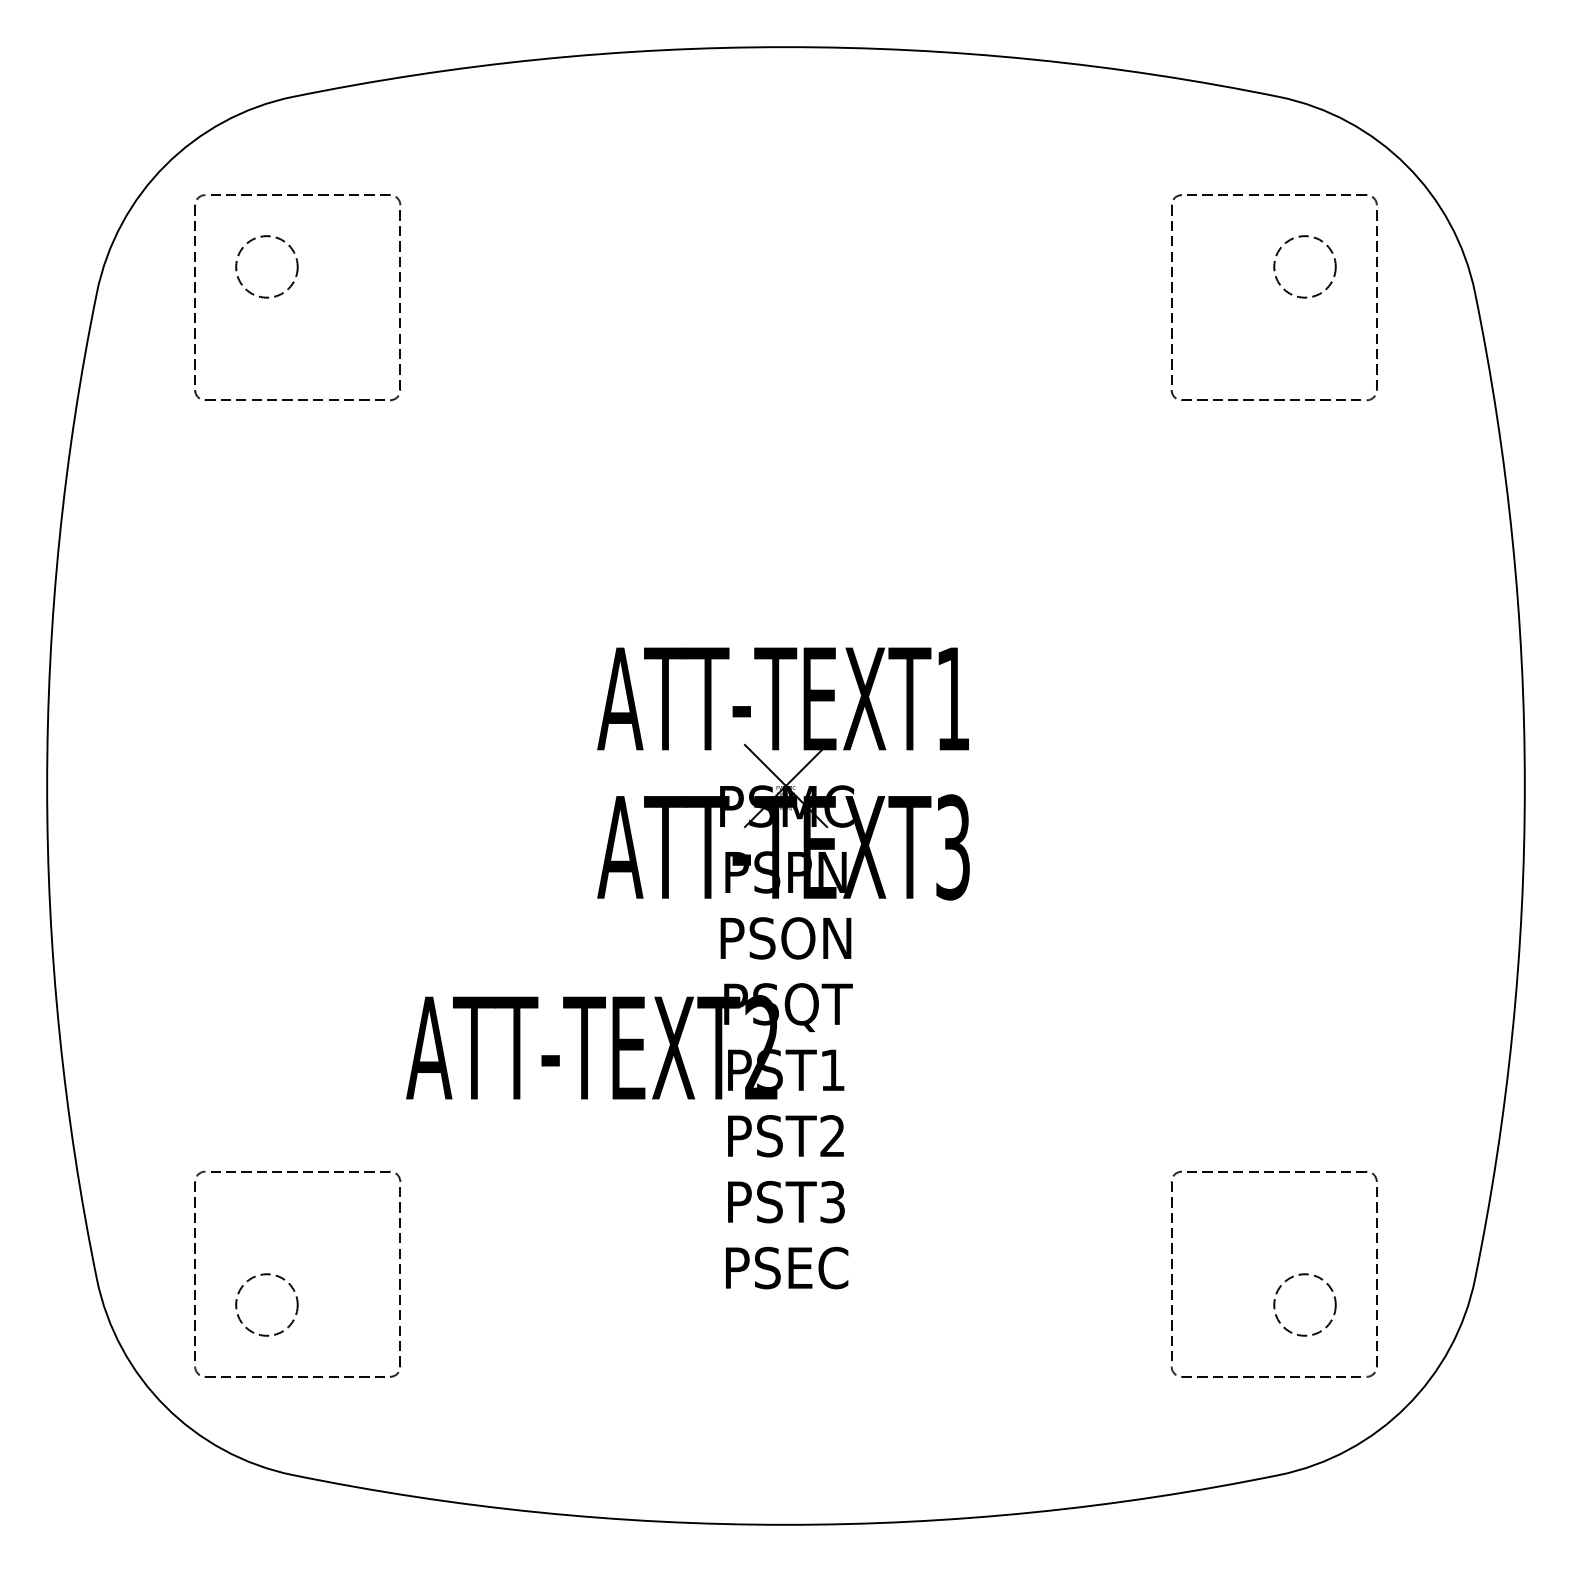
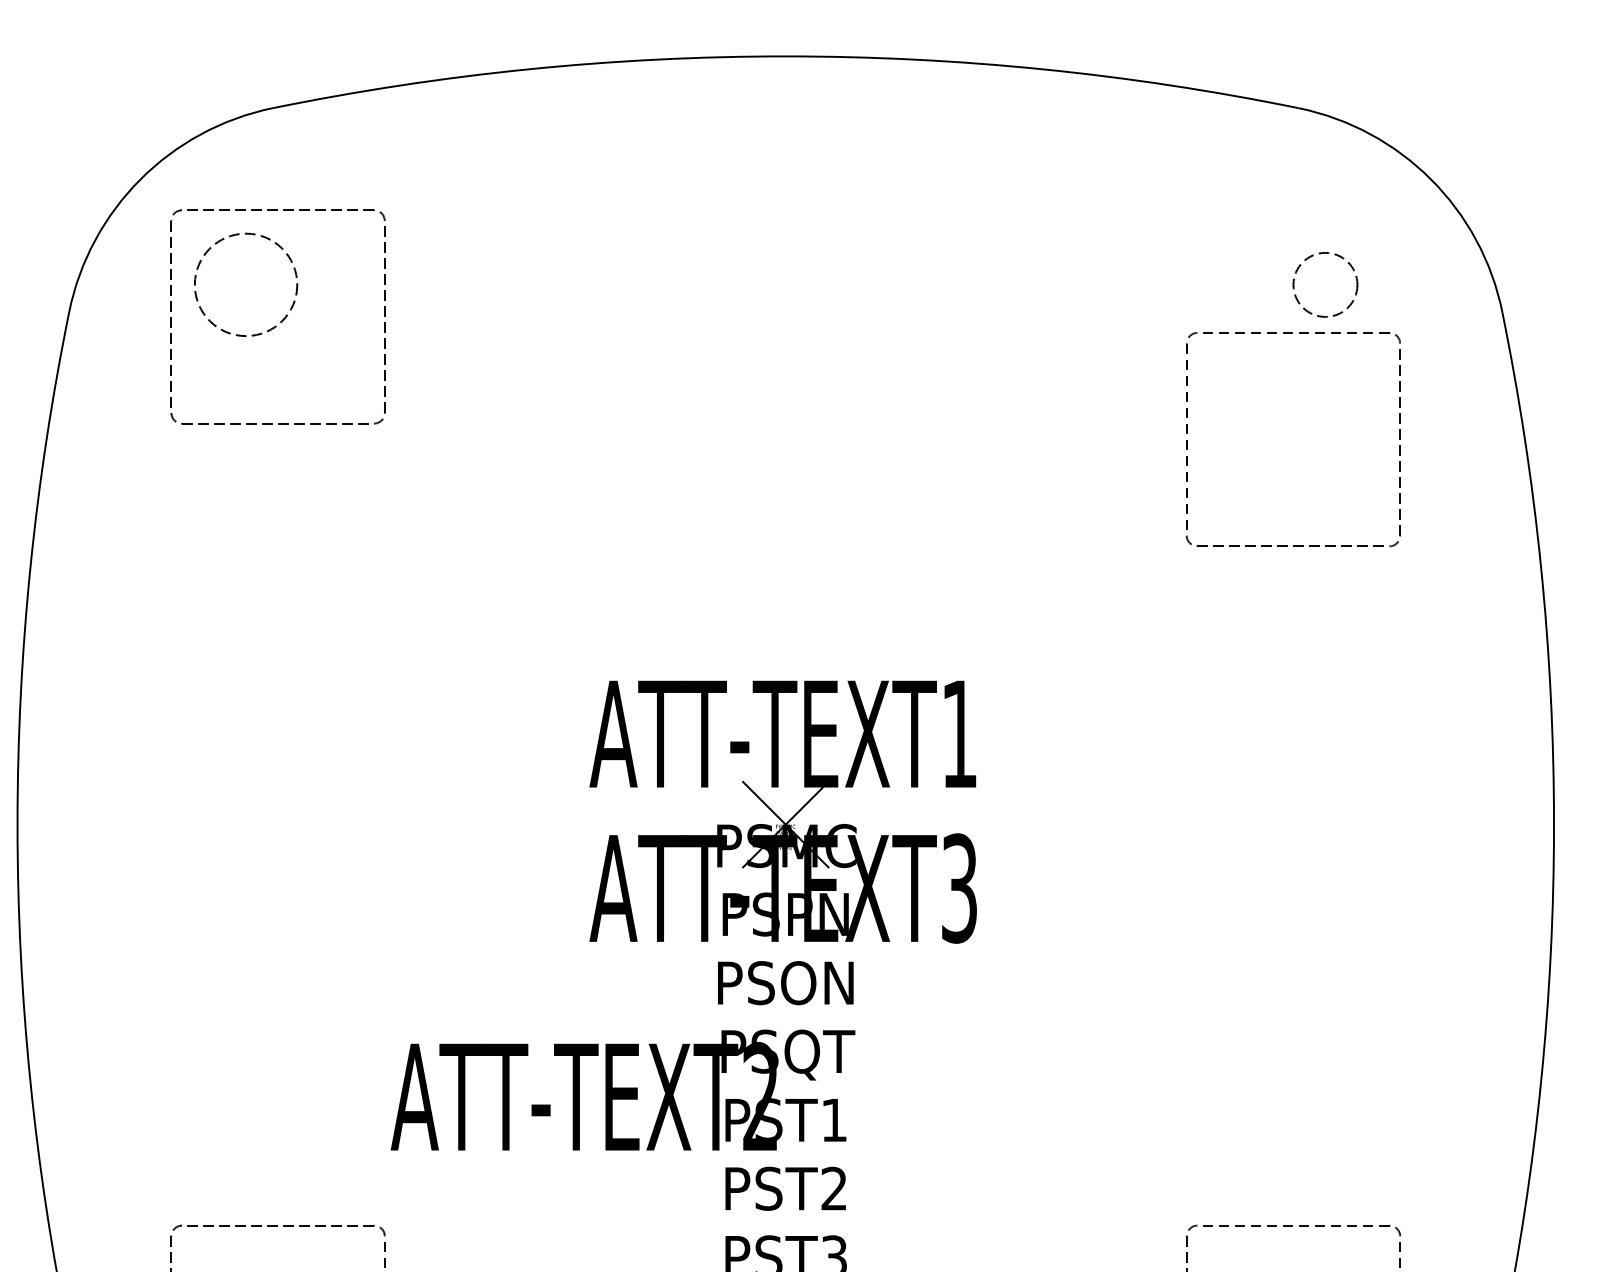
circle: (266, 266) -> (245, 284), size x1.6
part: (1172, 298) -> (1187, 440), moved

